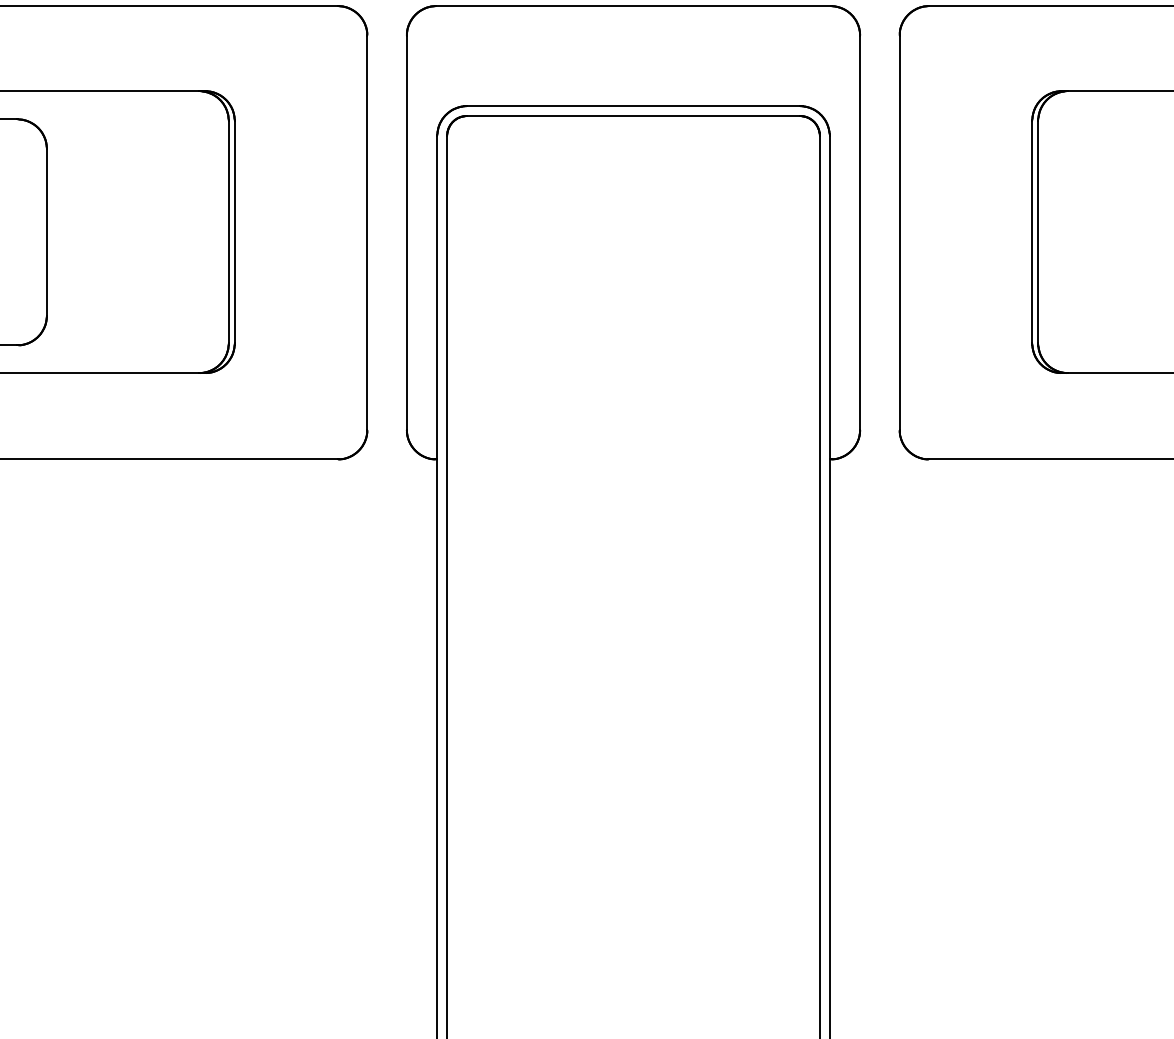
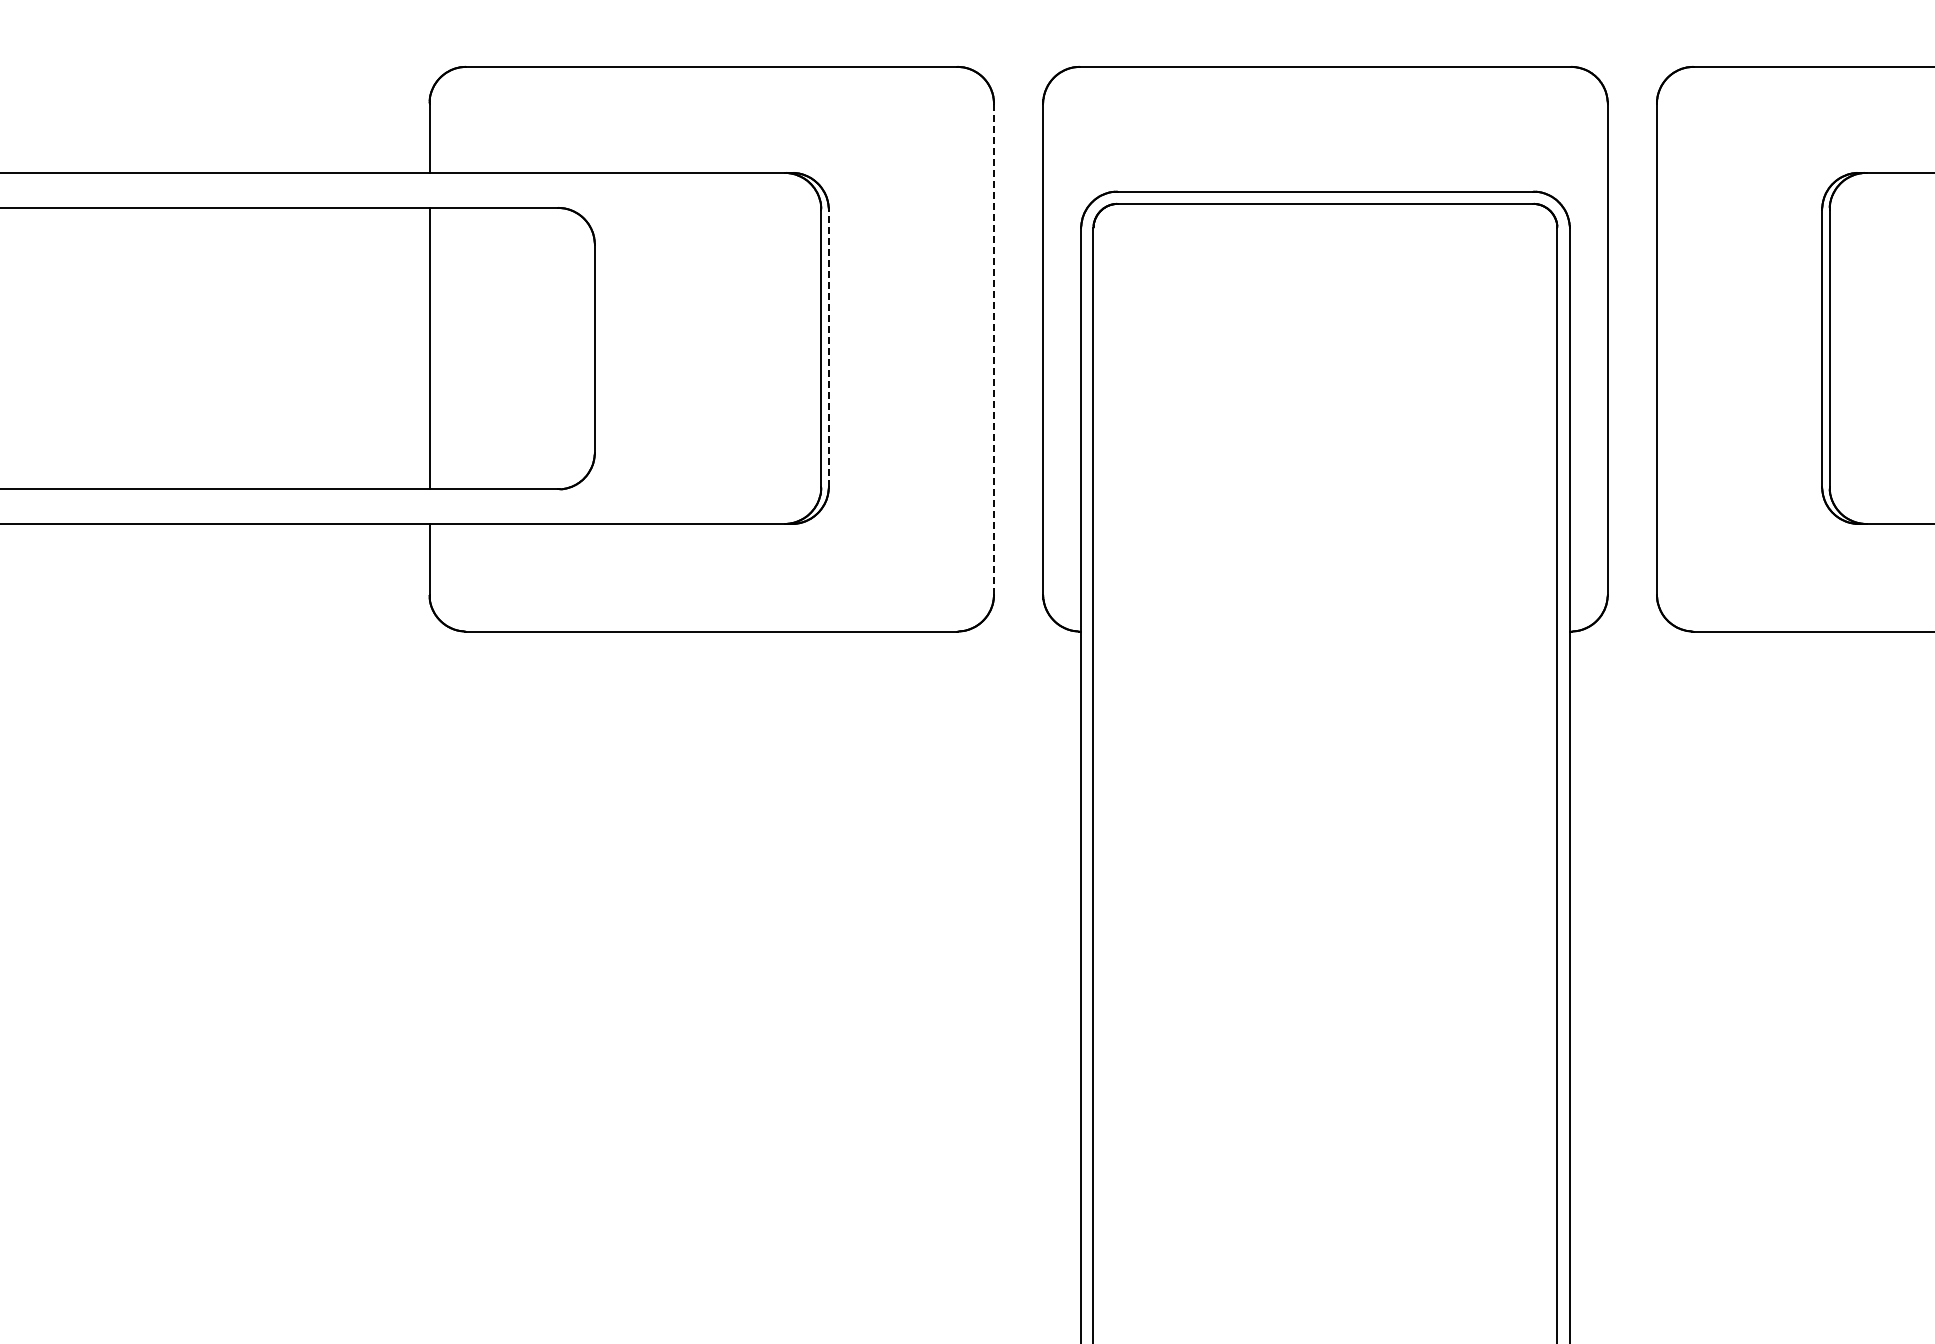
line: (234, 232) -> (828, 348), solid -> dashed
line: (367, 232) -> (994, 348), solid -> dashed

